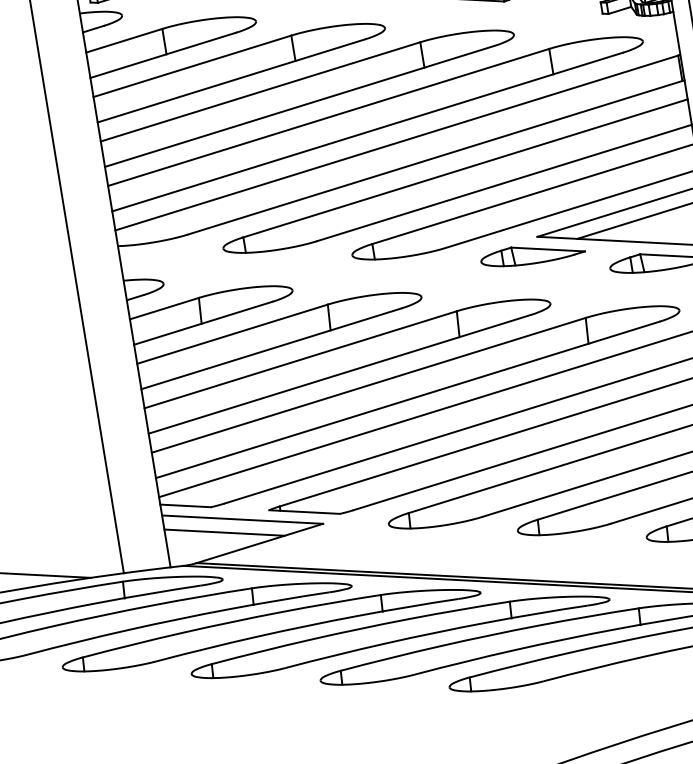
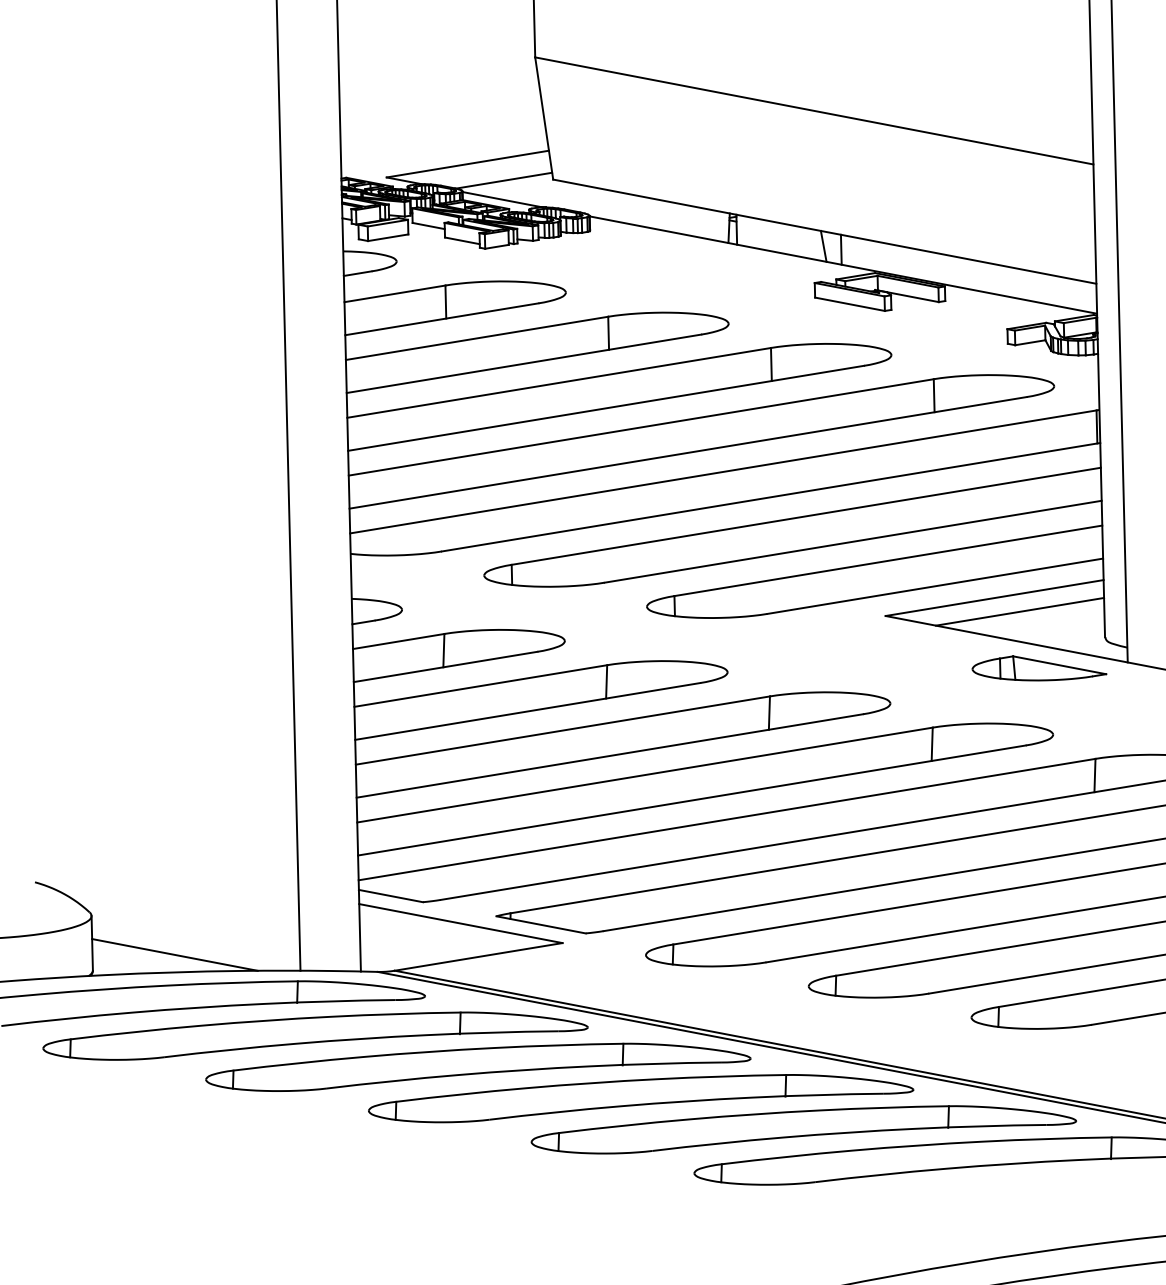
part: (532, 254) -> (876, 637), removed
line: (224, 532) -> (435, 936), removed

